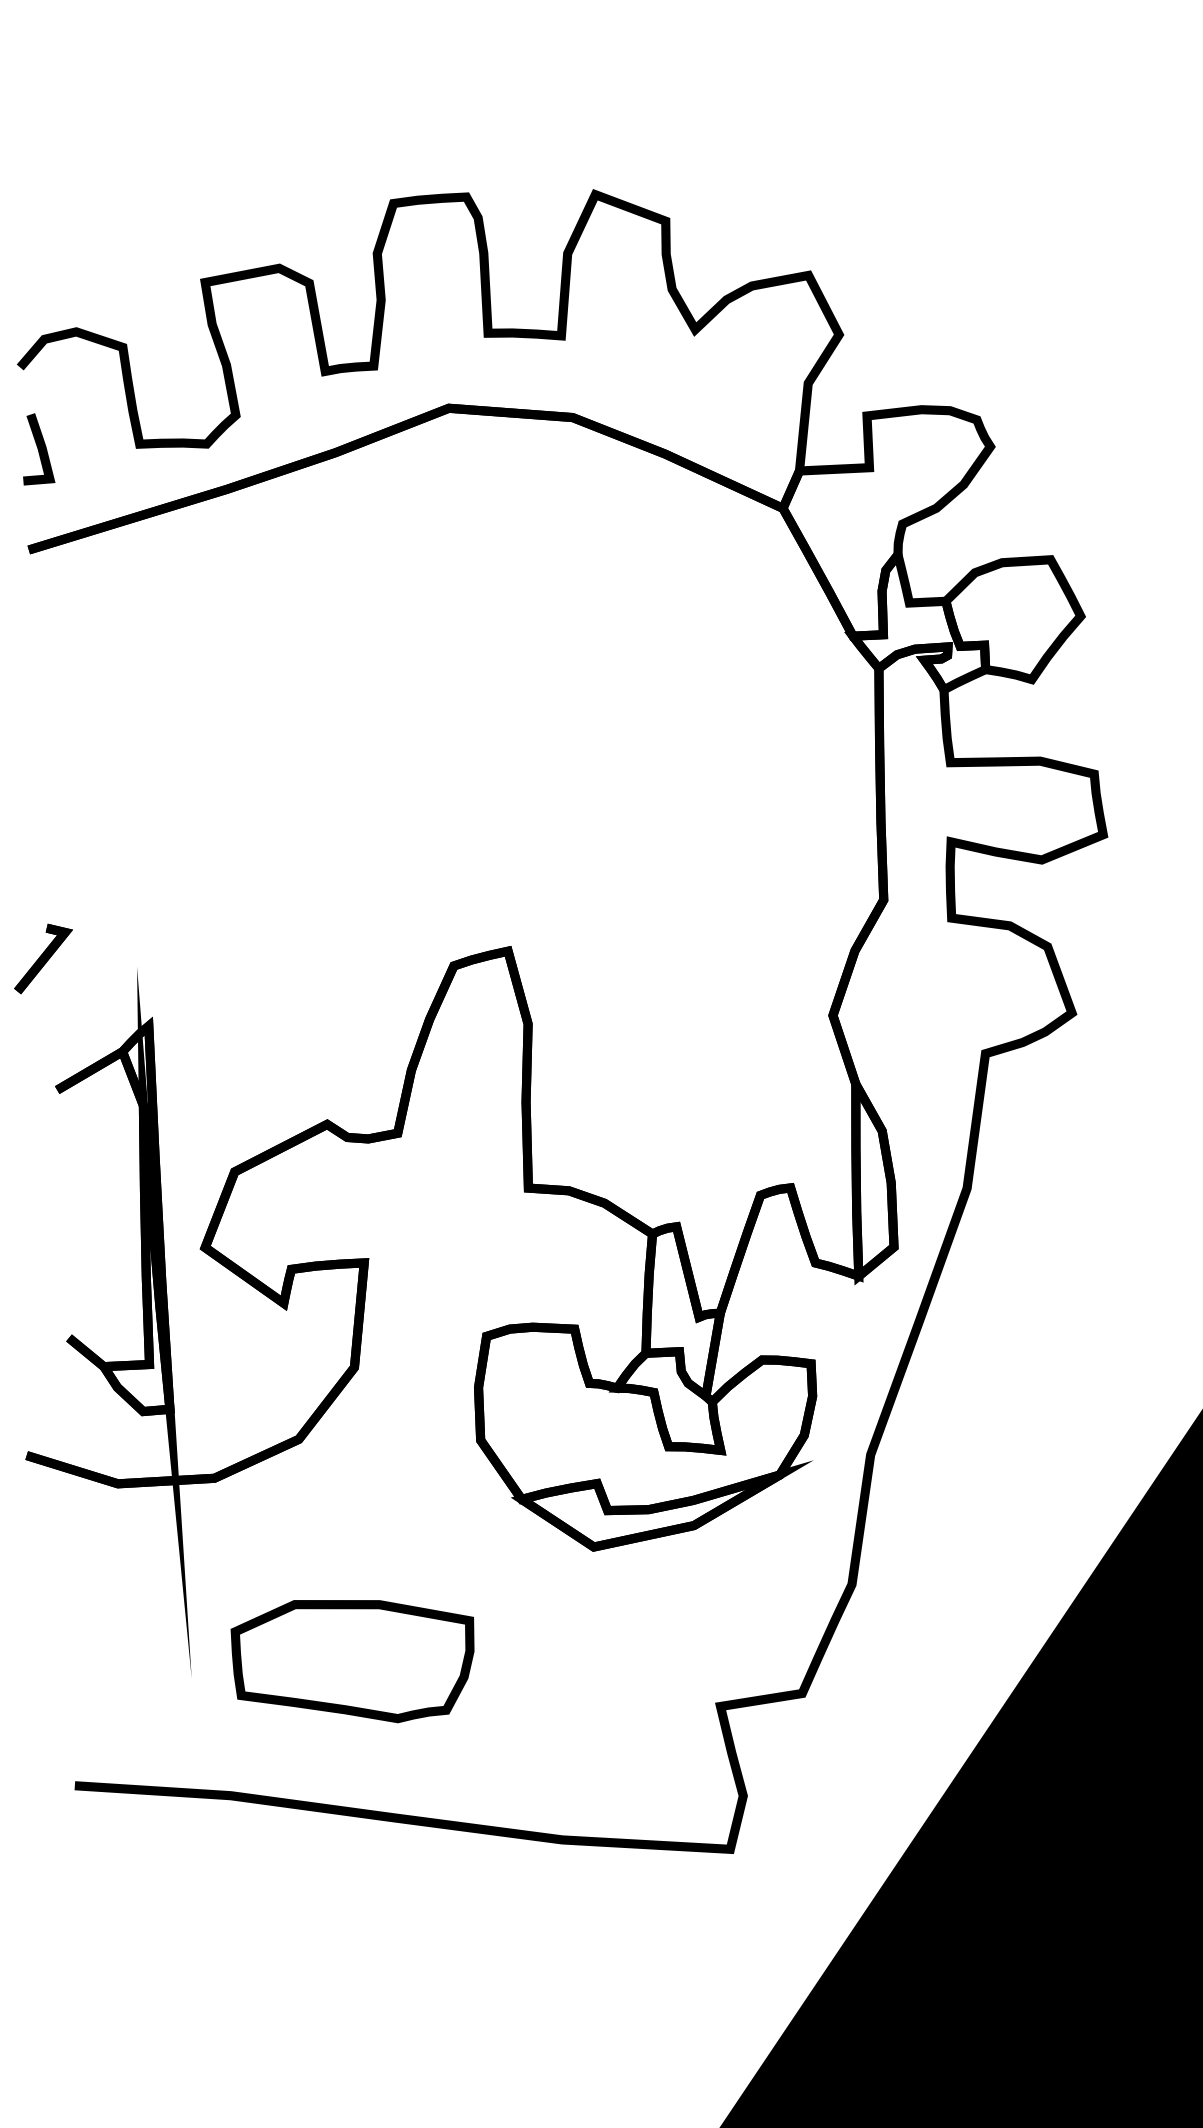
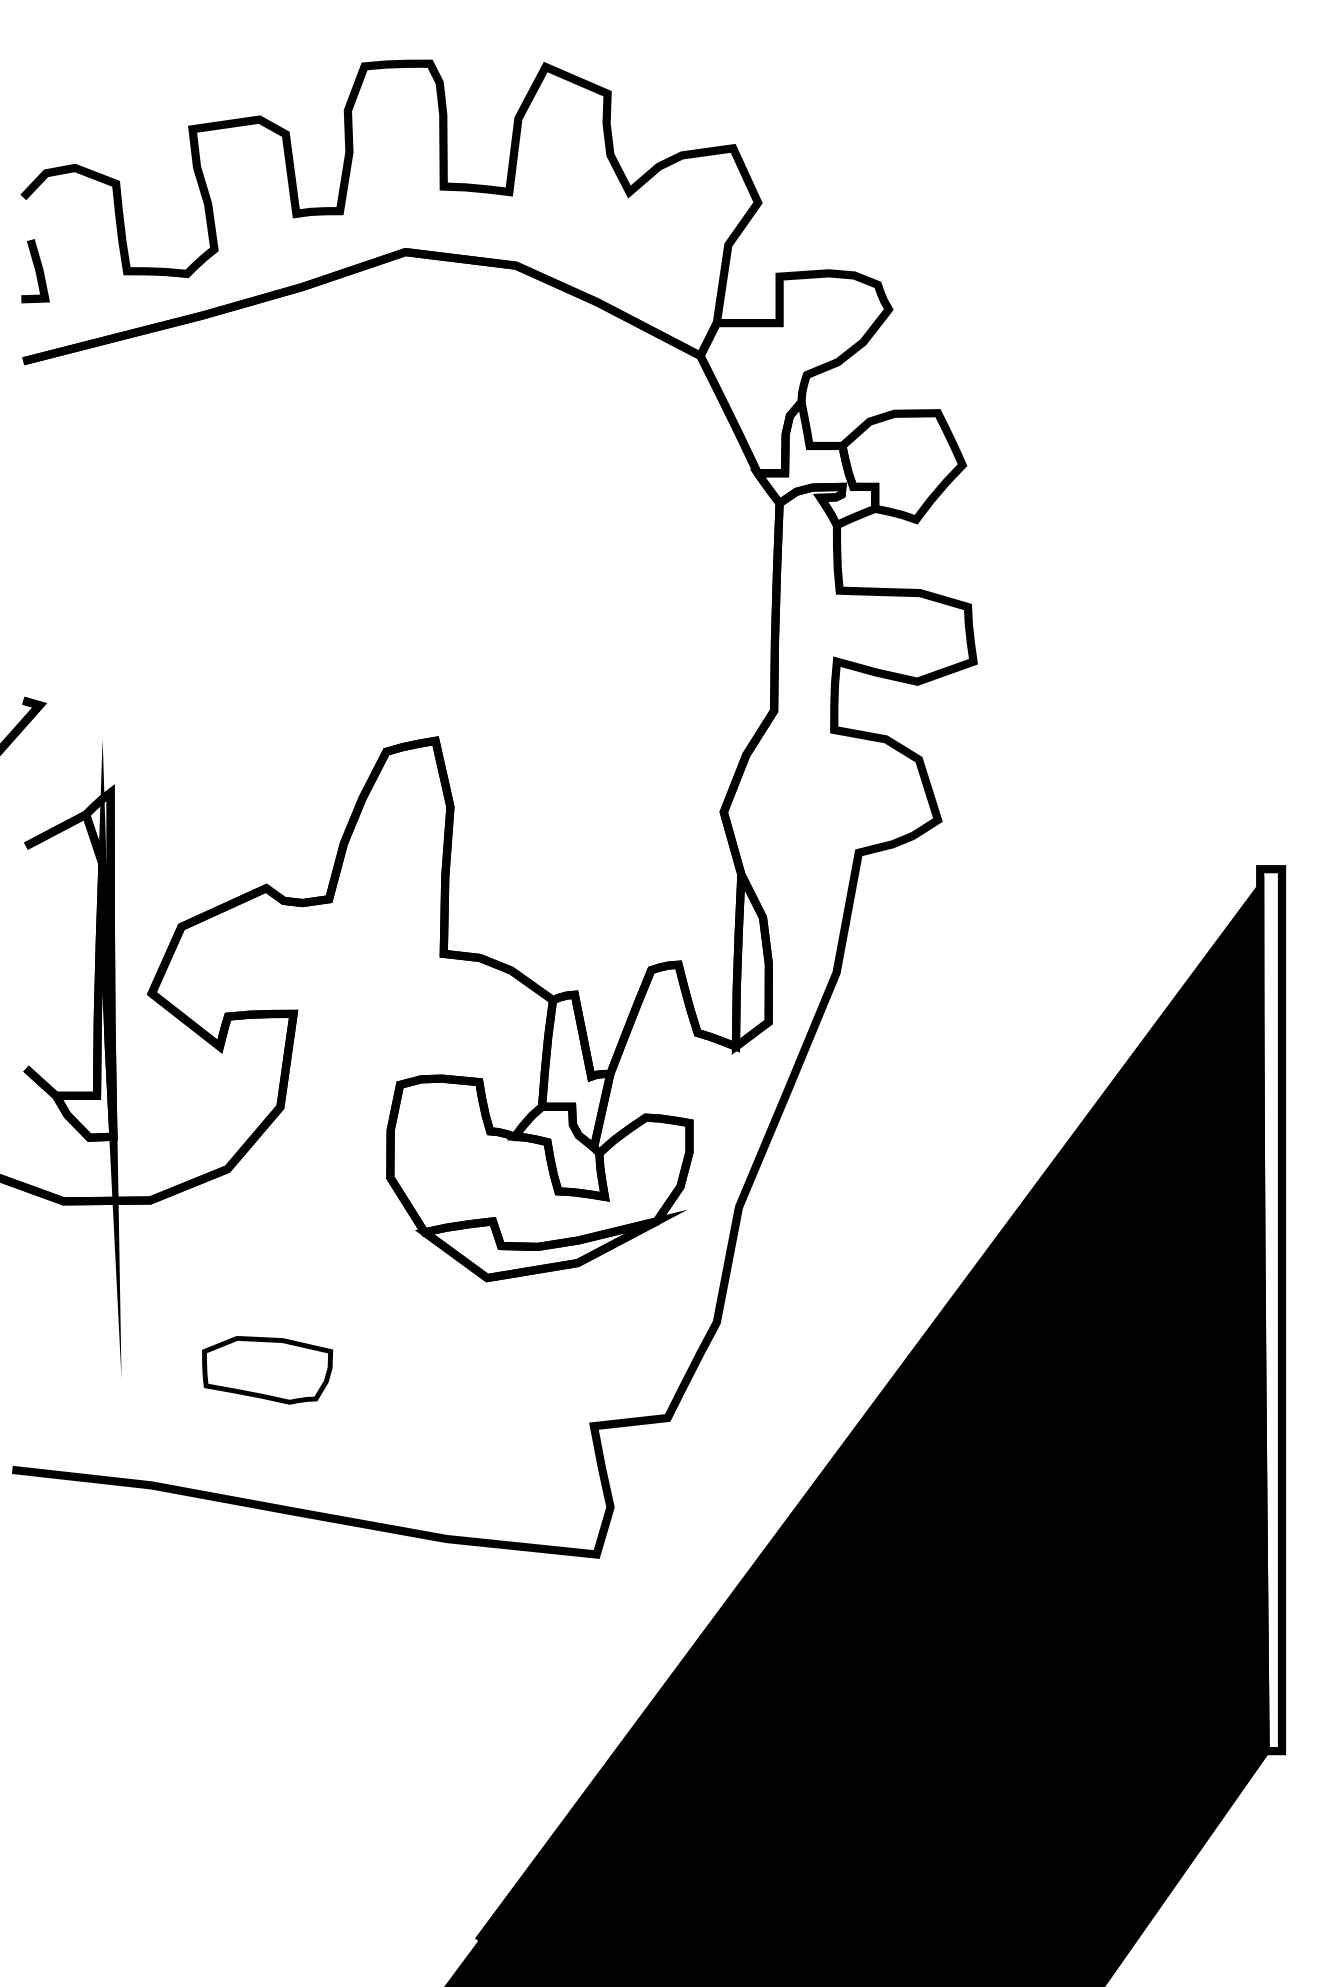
part: (353, 1661) -> (267, 1370), size x0.6

